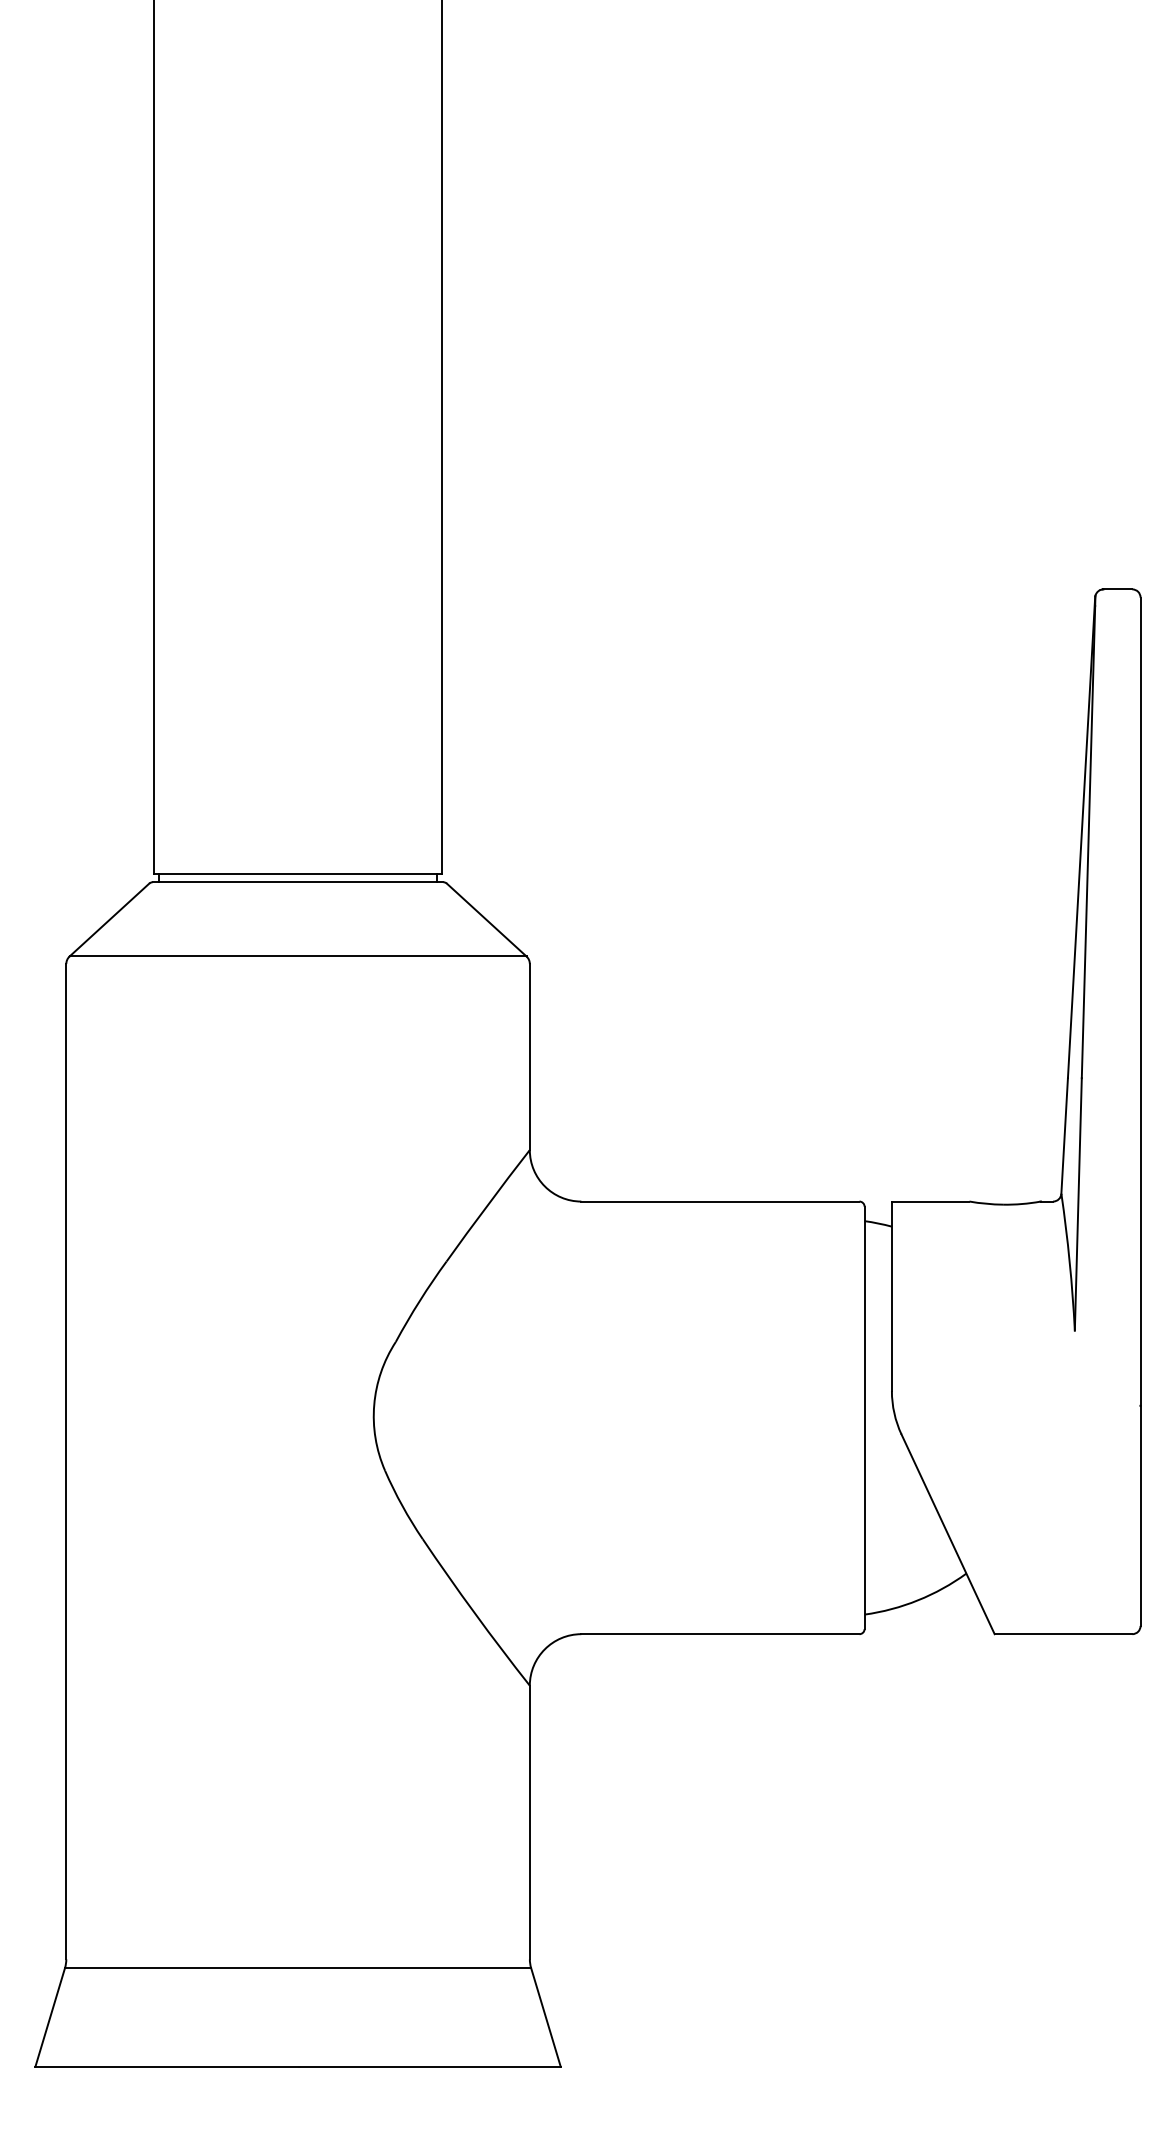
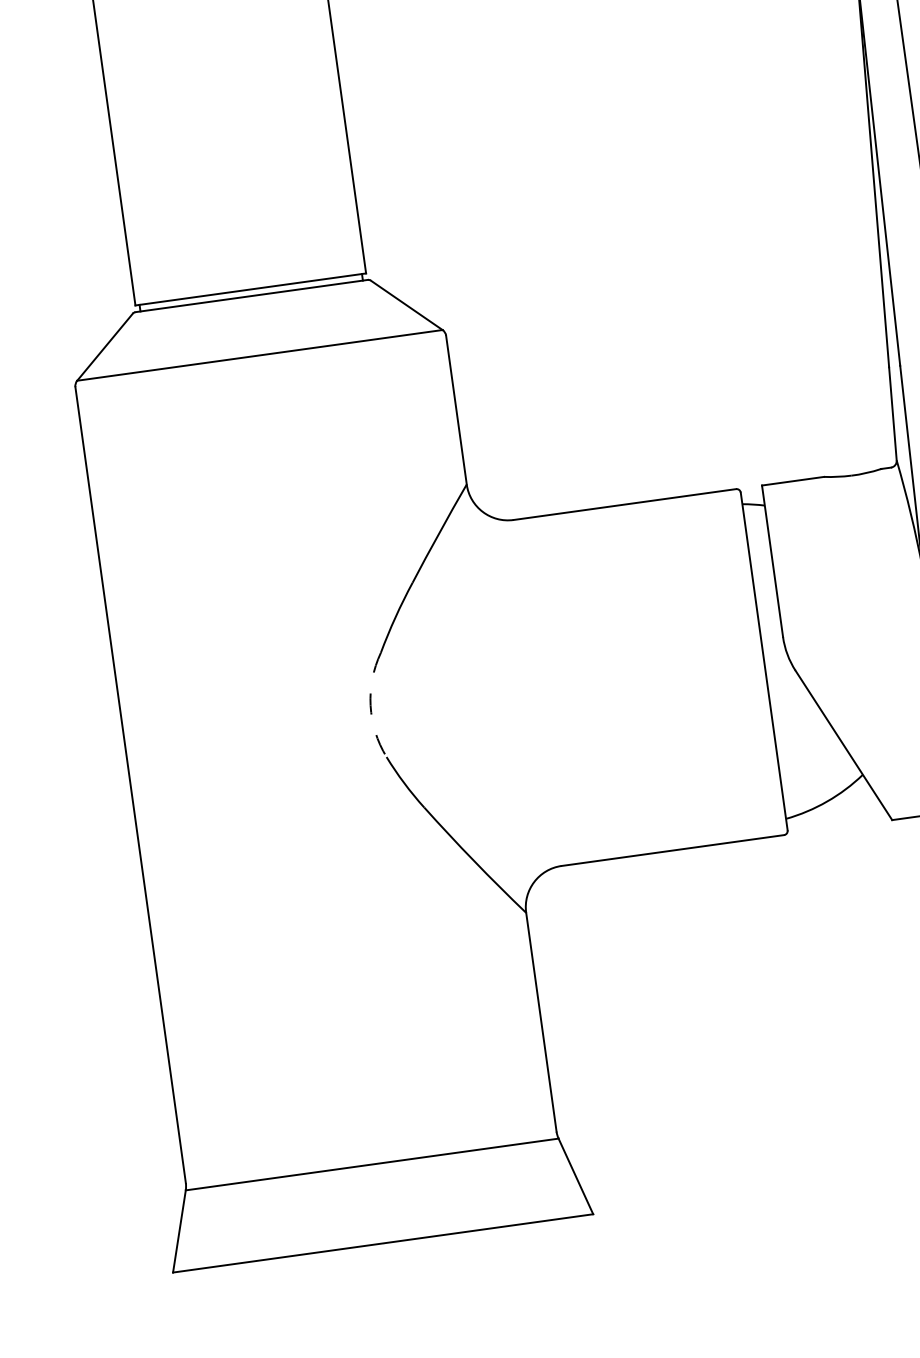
arc: (374, 1404) -> (370, 705), solid -> dashed

